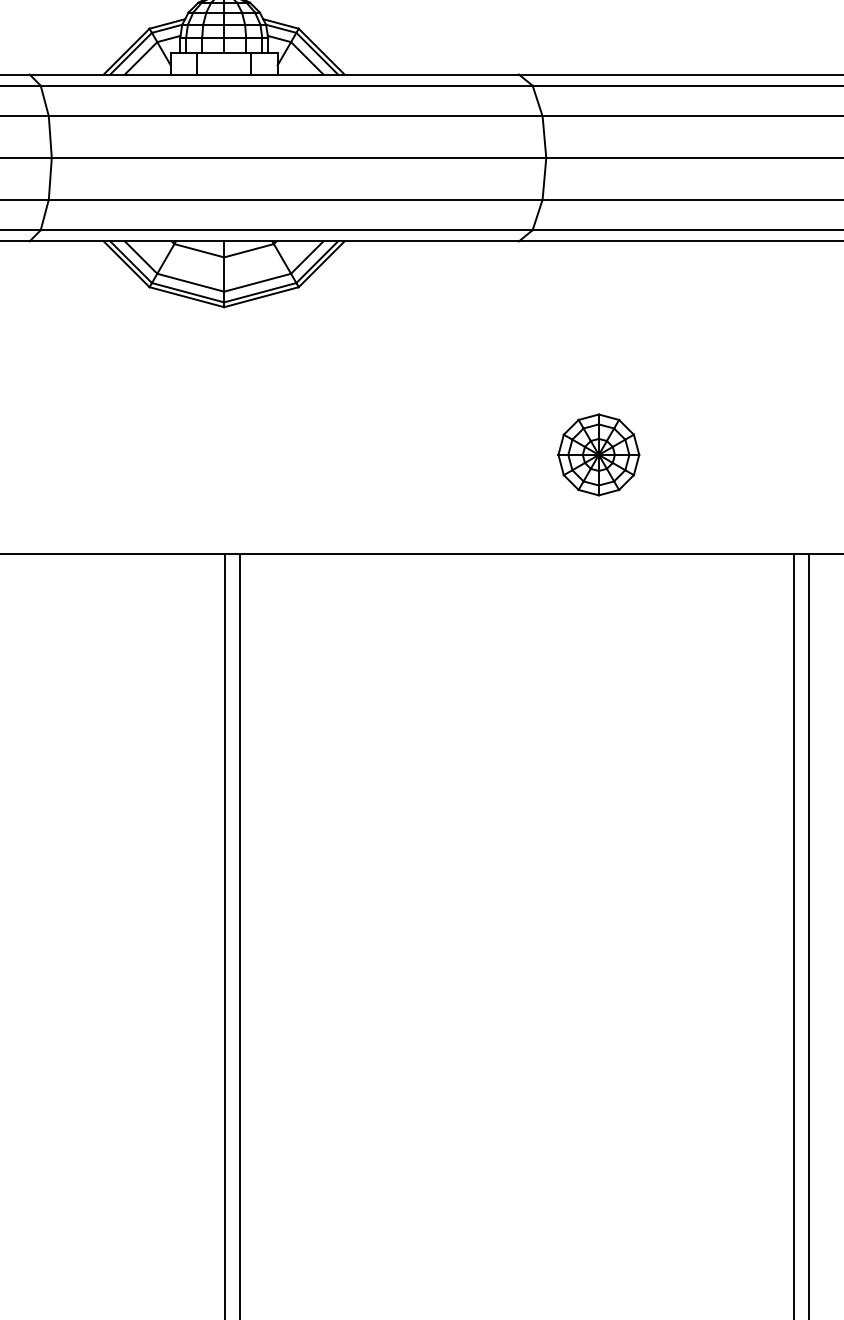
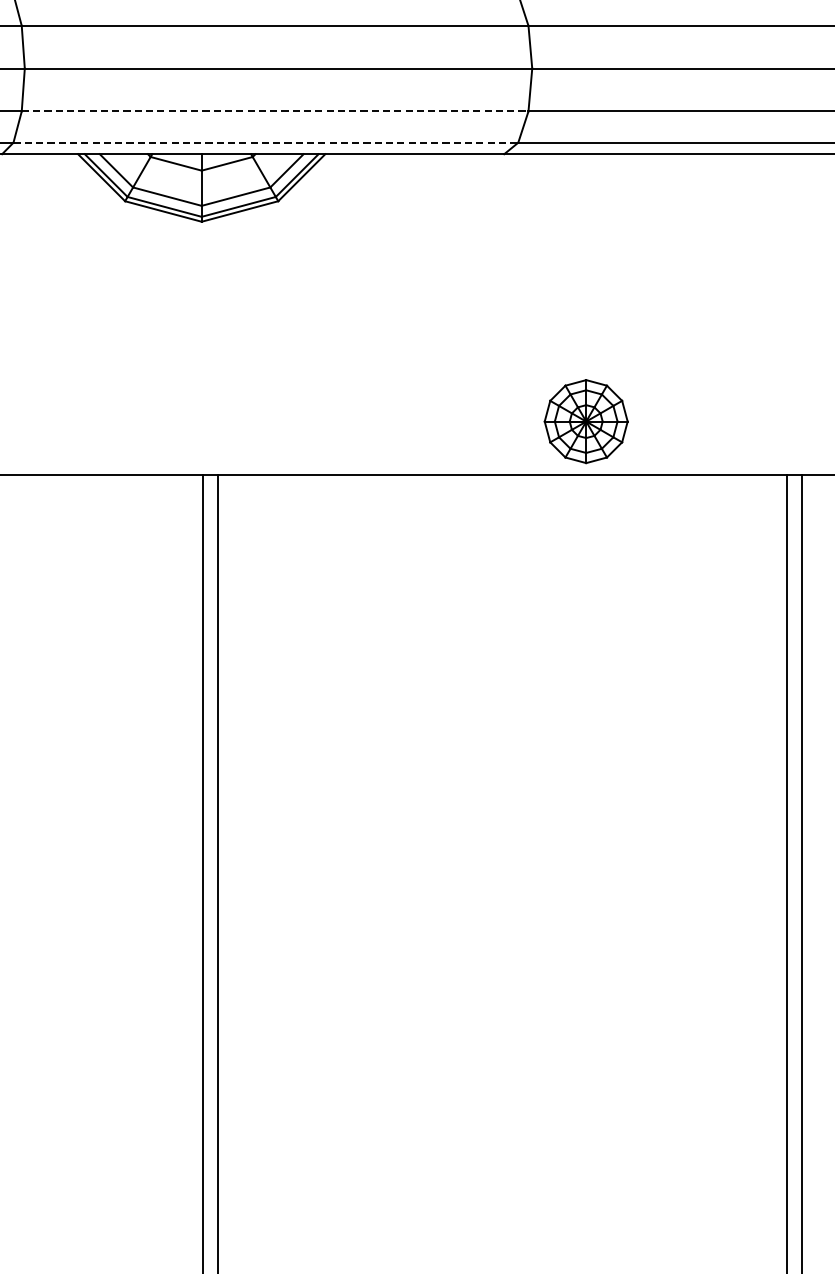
line: (295, 199) -> (274, 111), solid -> dashed
line: (286, 230) -> (265, 143), solid -> dashed
part: (598, 454) -> (585, 421), moved

